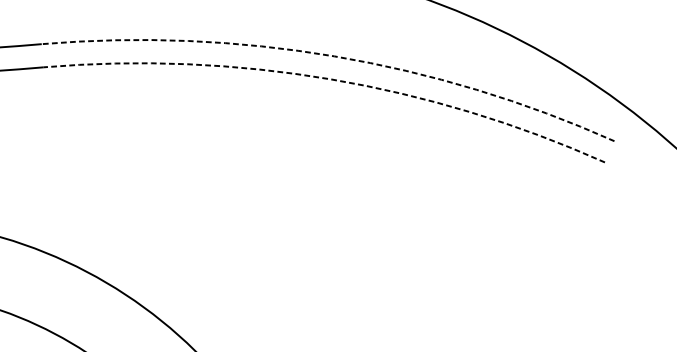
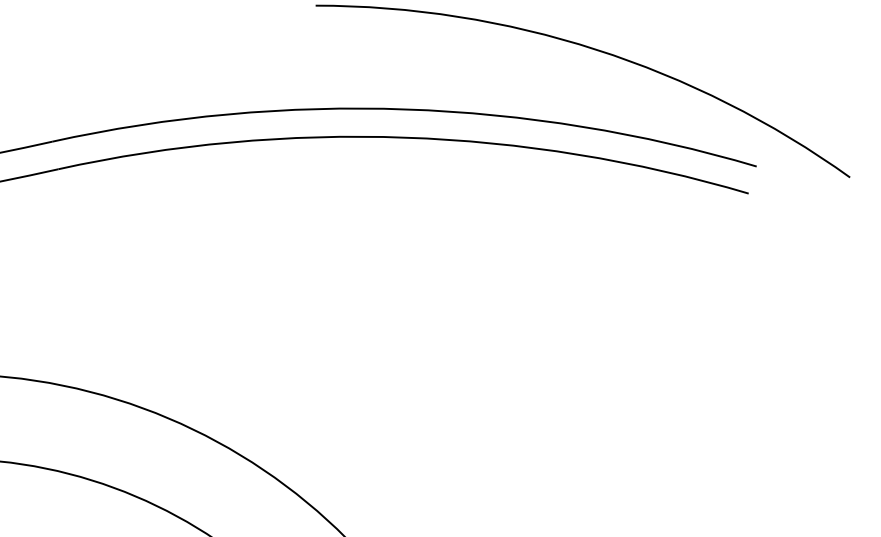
arc: (334, 56) -> (406, 109), dashed -> solid
arc: (330, 79) -> (405, 137), dashed -> solid

